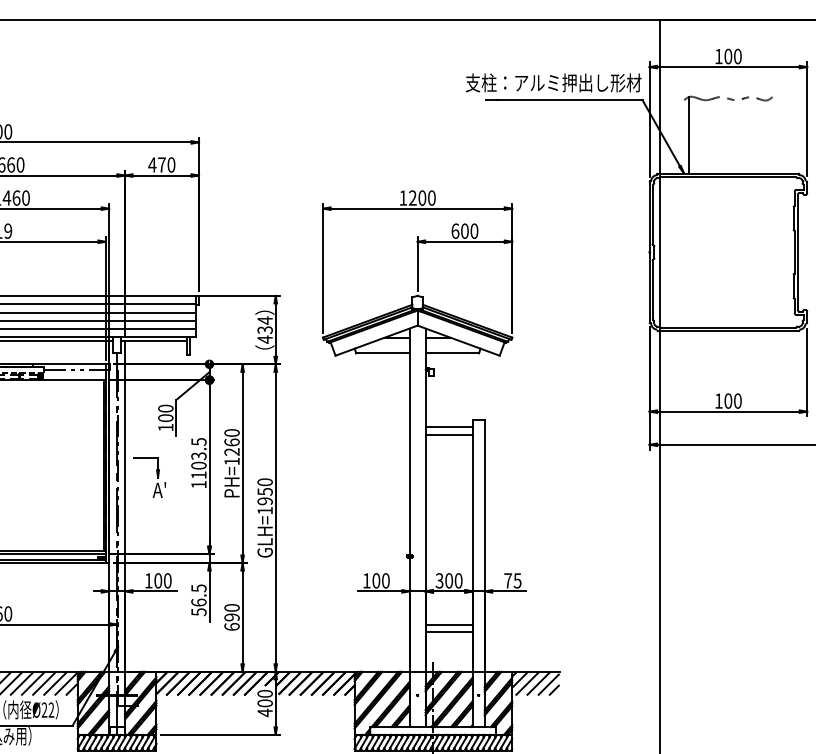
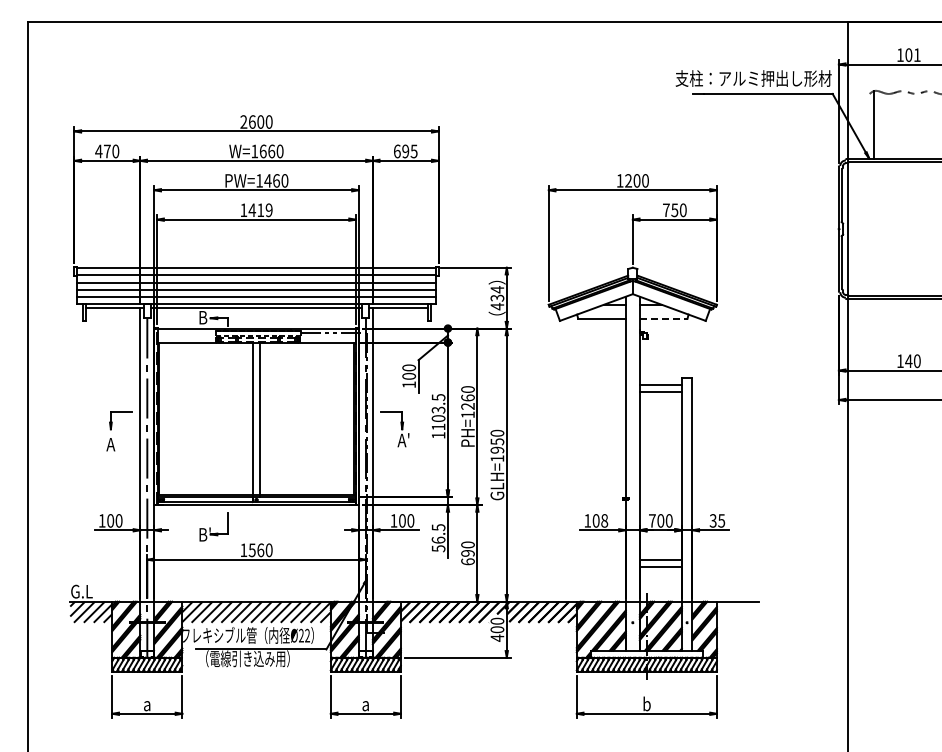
text: (738, 56) -> (917, 55), 100 -> 101
text: (161, 165) -> (405, 151), 470 -> 695
text: (460, 231) -> (670, 210), 600 -> 750
line: (452, 353) -> (663, 318), solid -> dashed
text: (727, 401) -> (908, 361), 100 -> 140
text: (385, 580) -> (604, 520), 100 -> 108
text: (439, 580) -> (652, 520), 300 -> 700
text: (507, 580) -> (712, 520), 75 -> 35
hatch: (535, 682) -> (737, 611), removed

